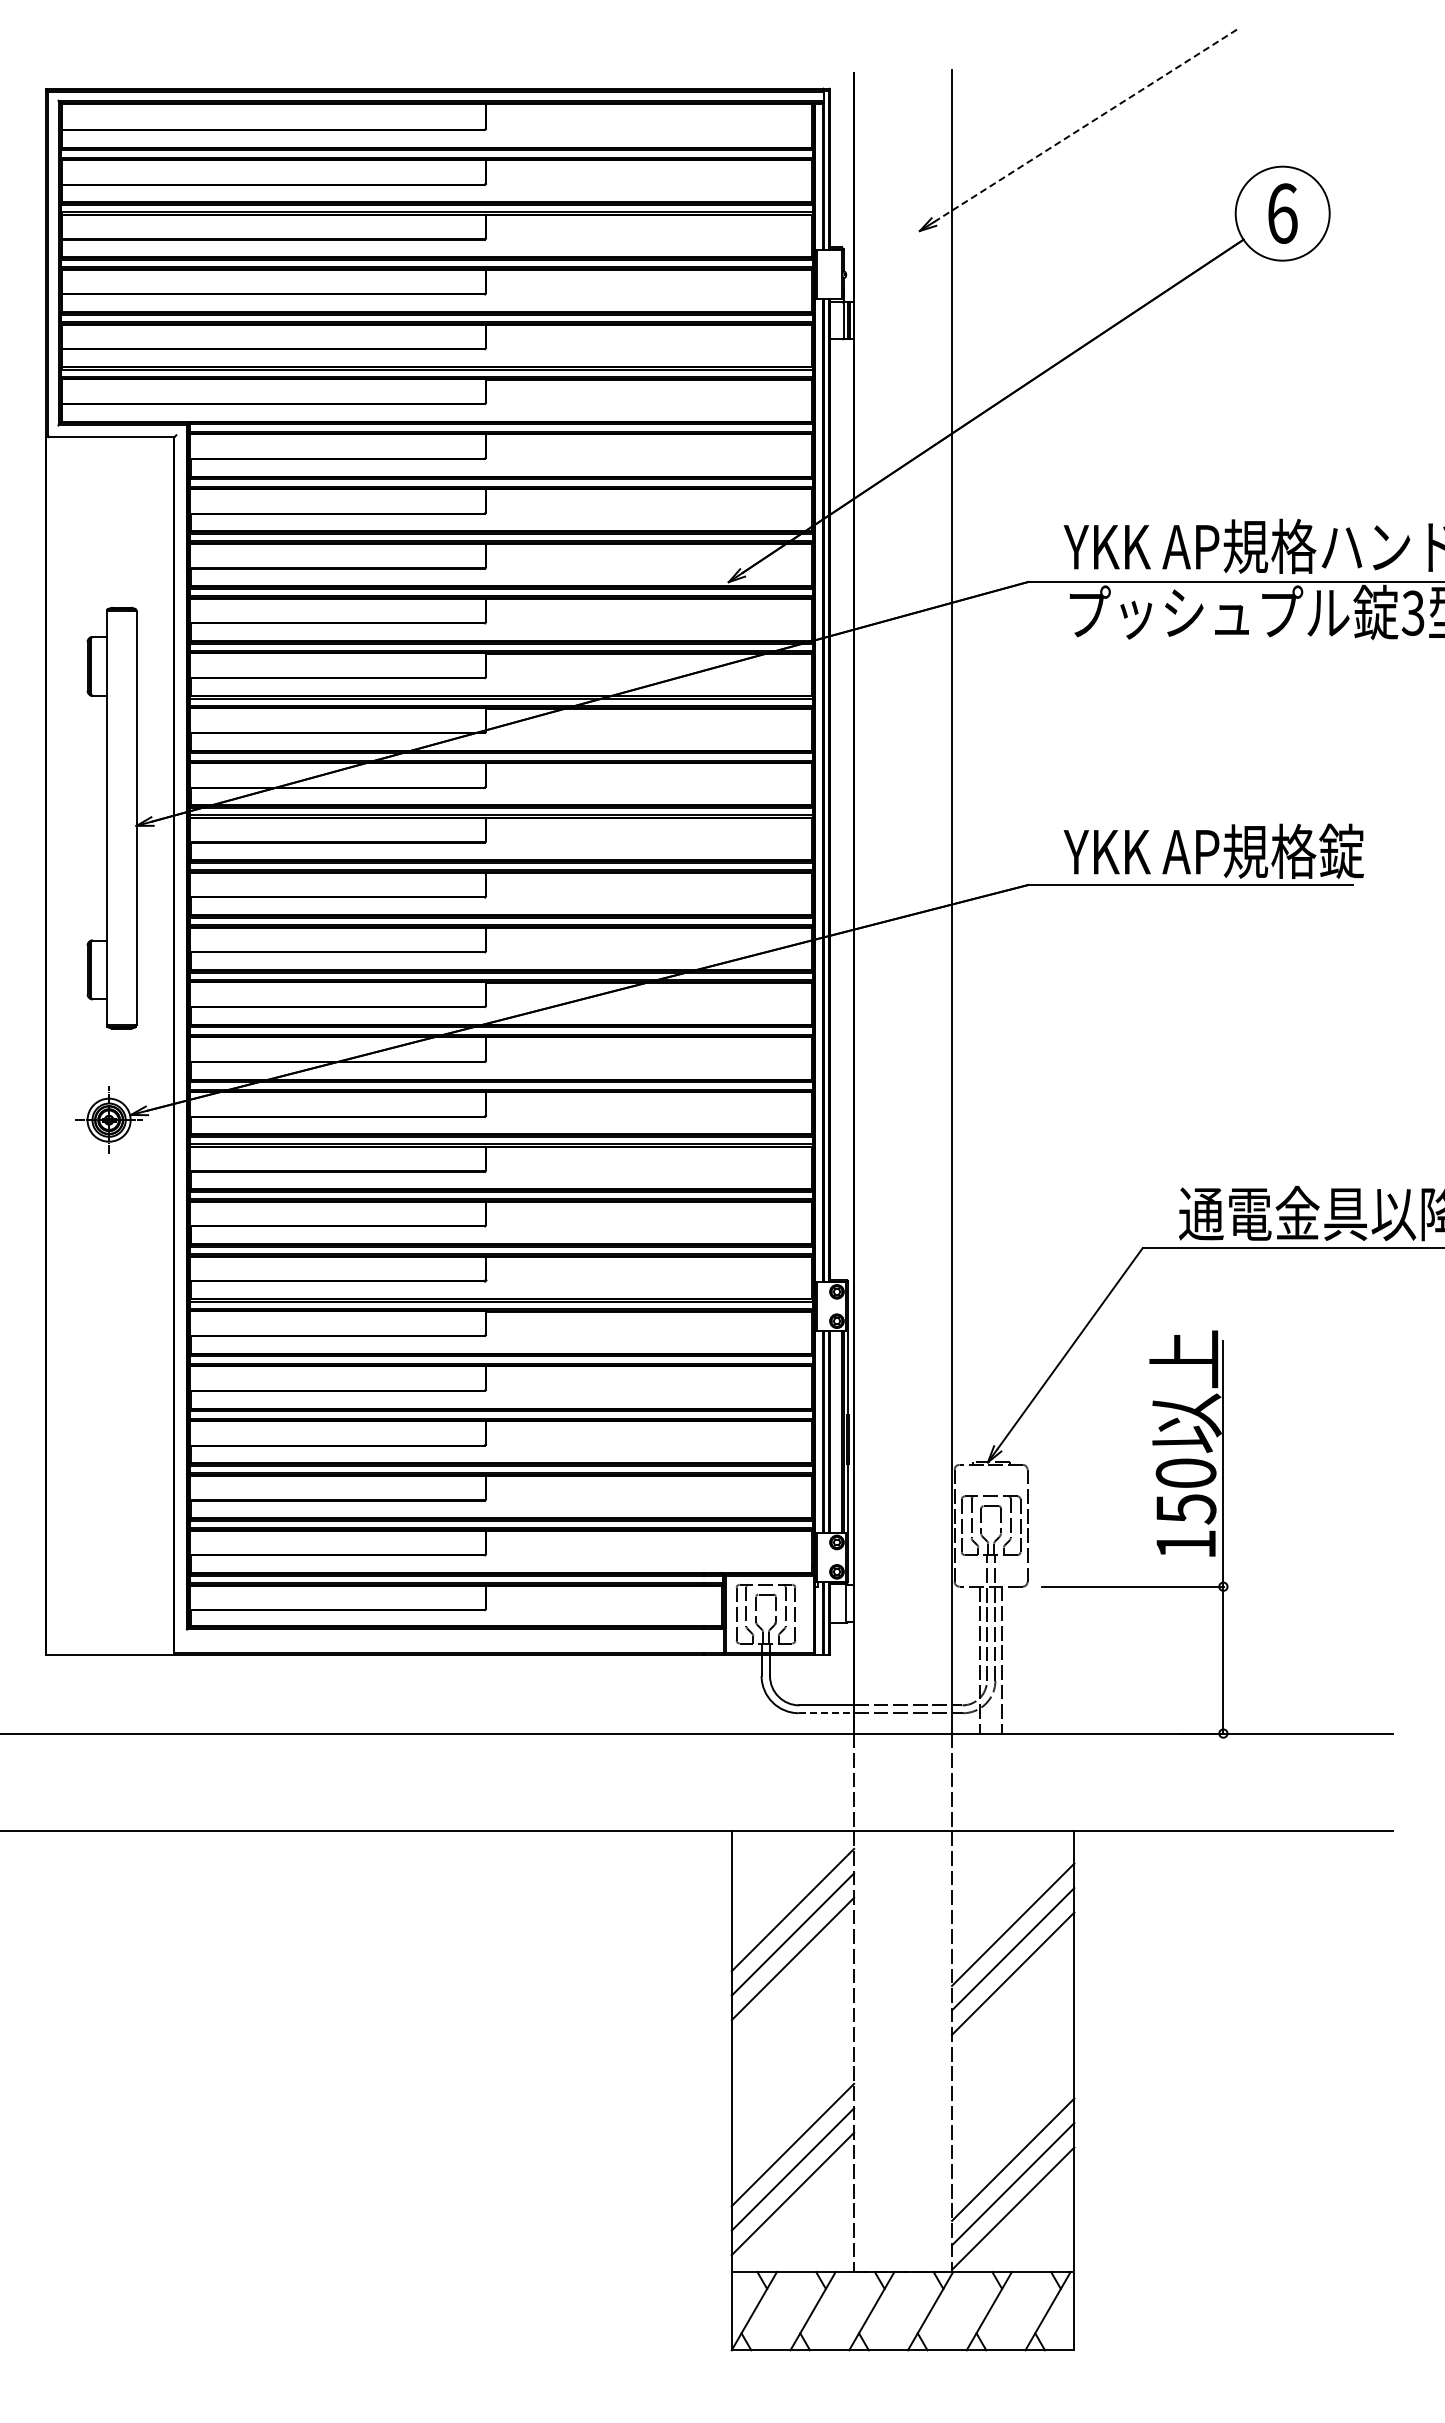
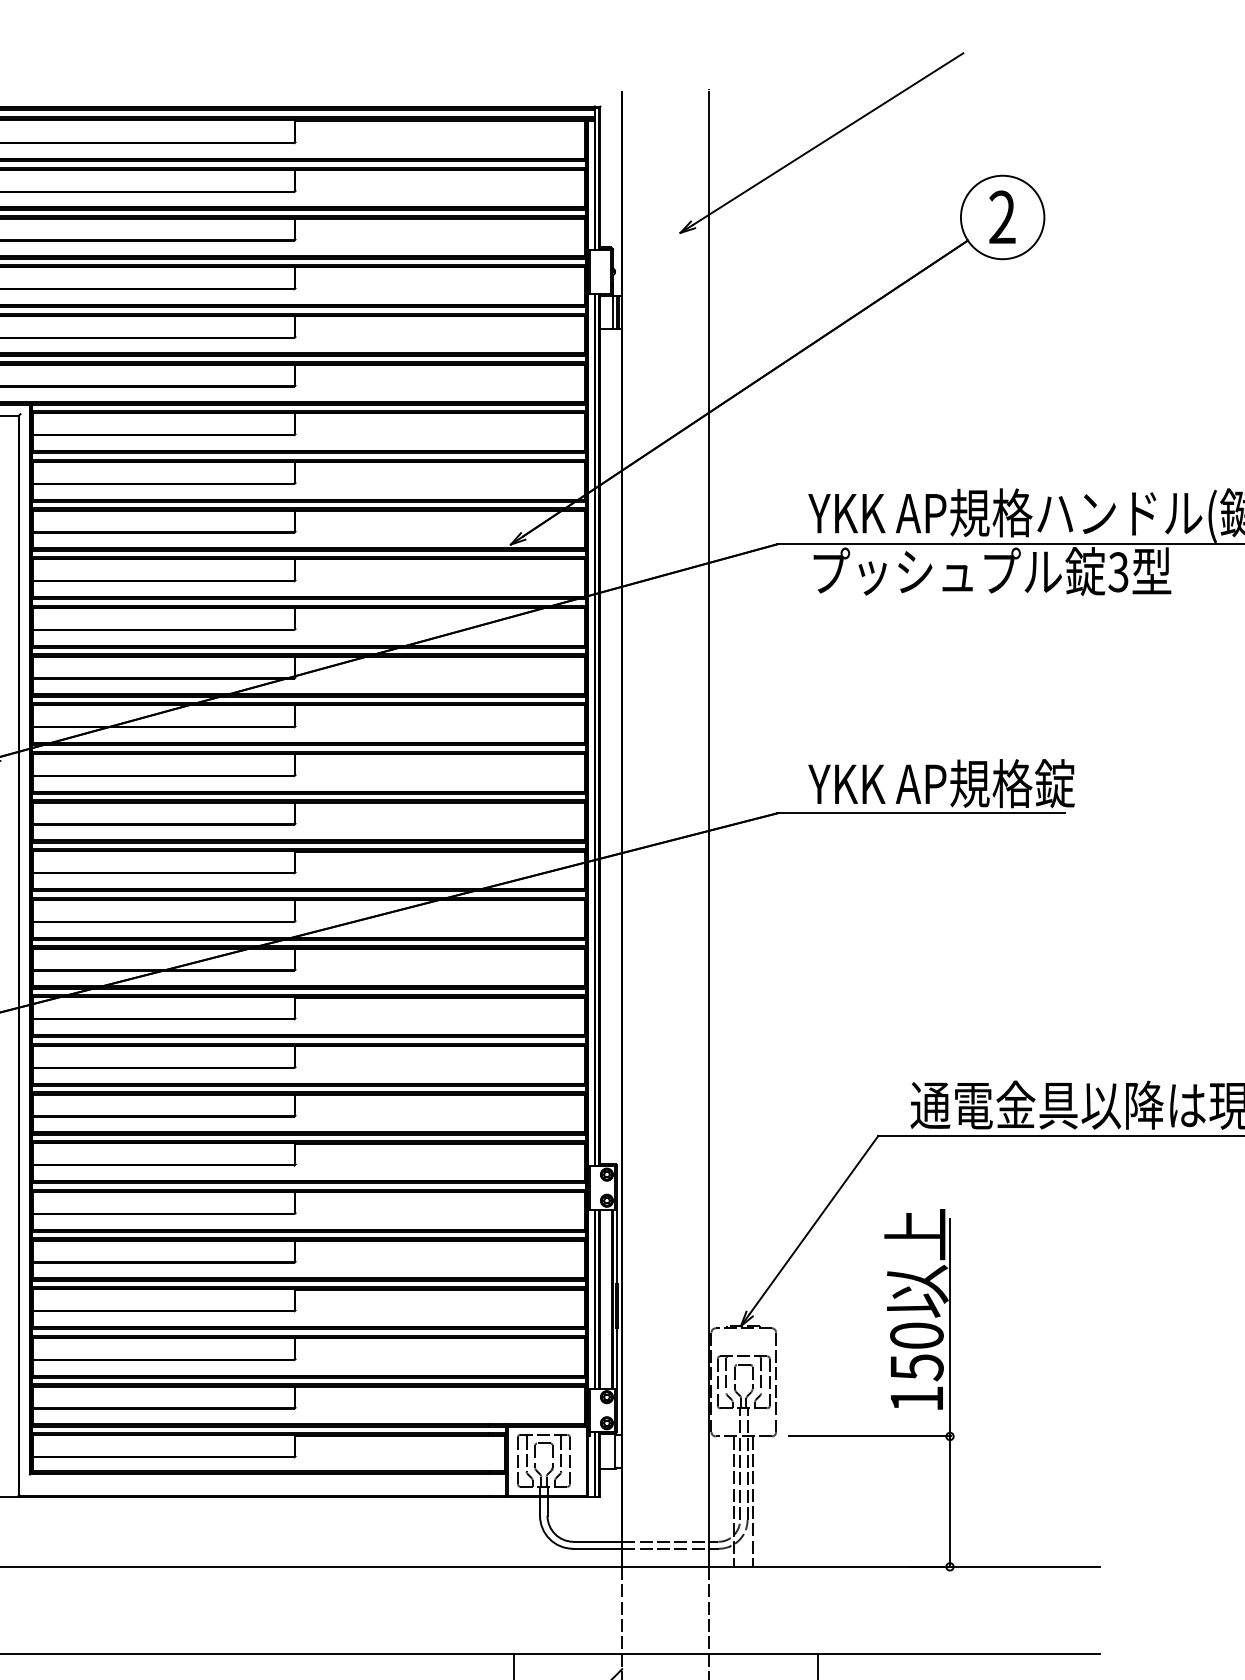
line: (1086, 125) -> (828, 139), dashed -> solid
text: (1282, 213) -> (1002, 217), 6 -> 2
line: (826, 1713) -> (597, 1549), dashed -> solid

